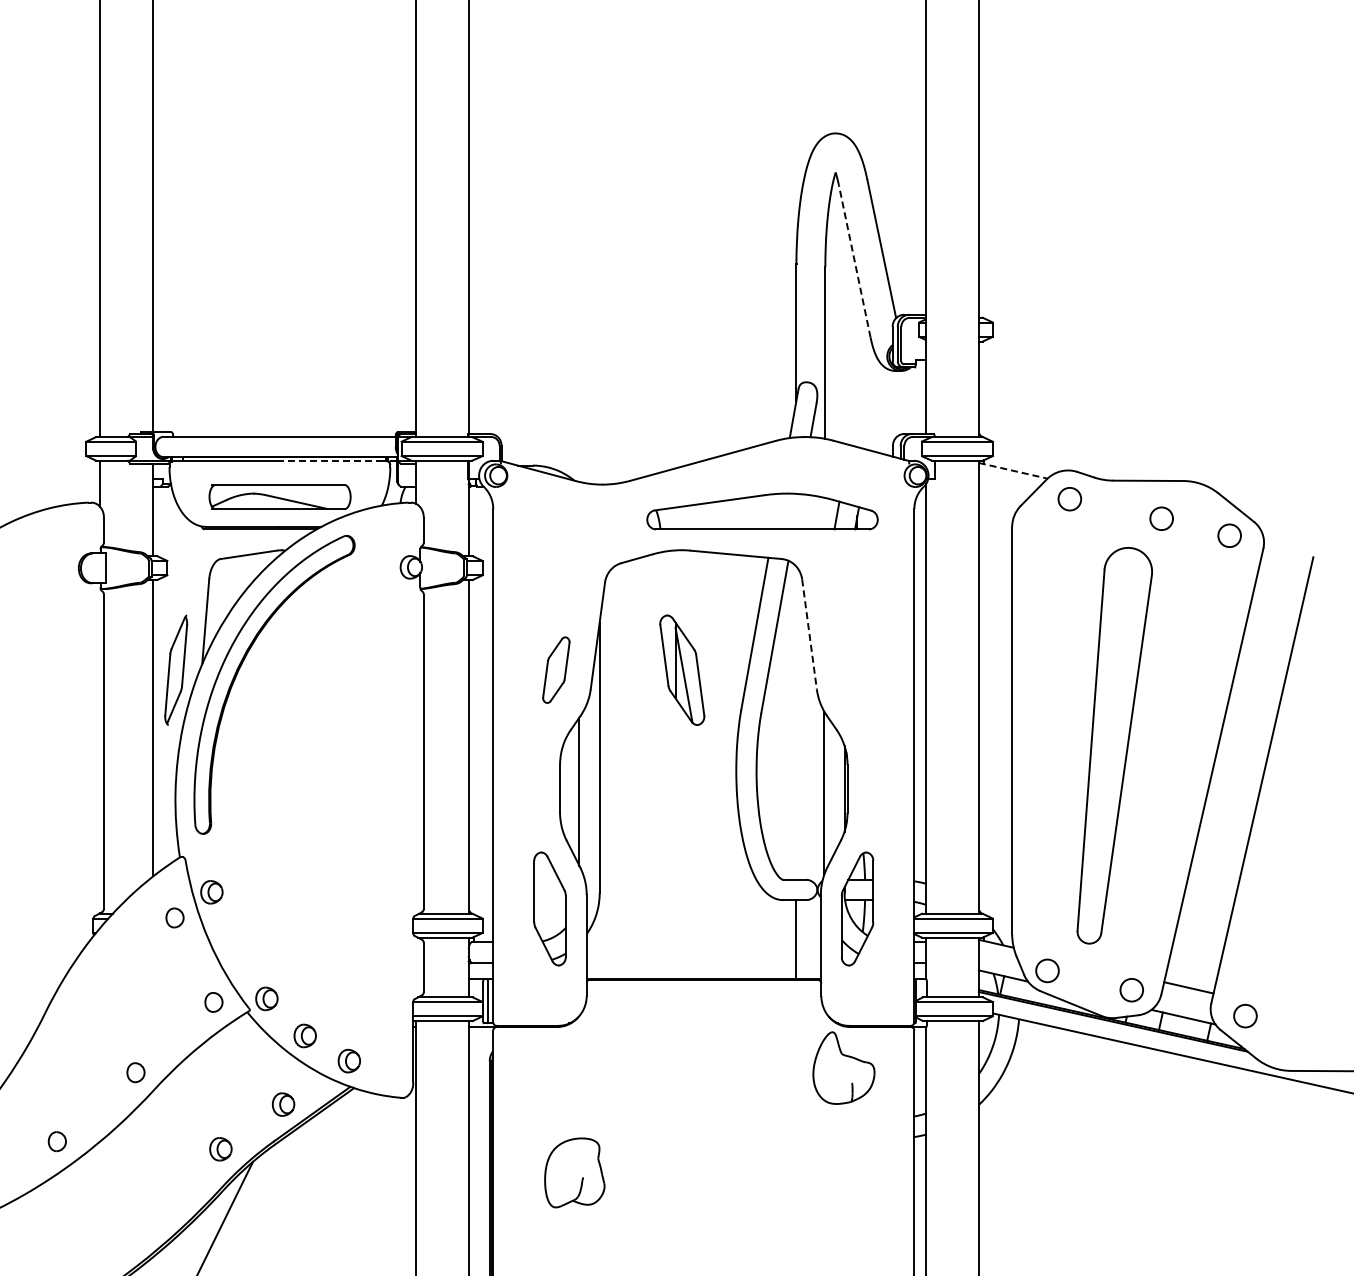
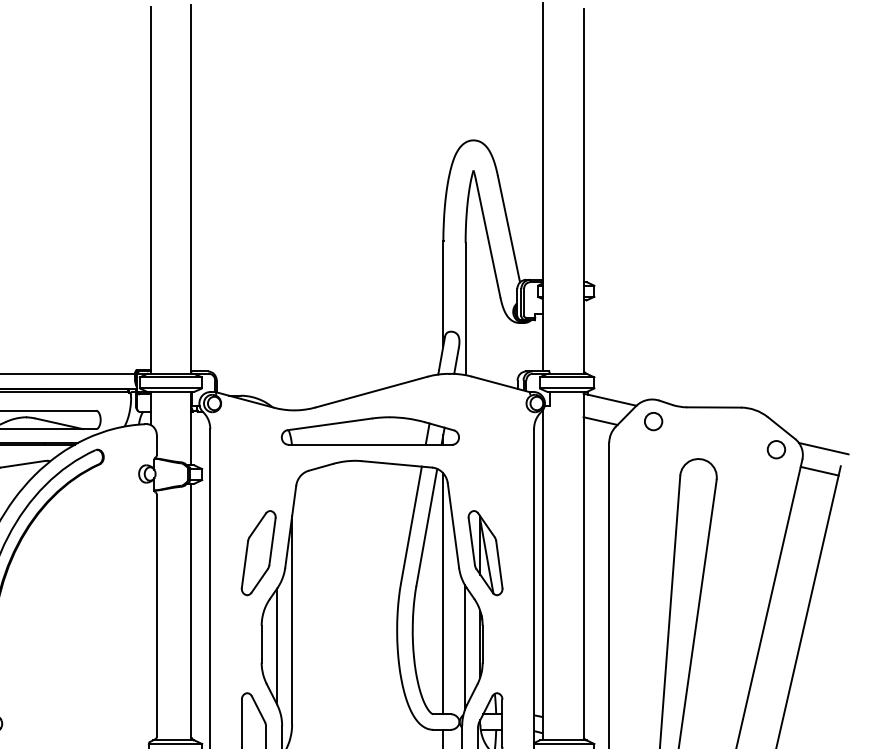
line: (854, 261) -> (488, 238), dashed -> solid
line: (330, 461) -> (85, 392), dashed -> solid
line: (1013, 470) -> (610, 399), dashed -> solid
line: (1000, 498) -> (600, 421), added
part: (762, 511) -> (370, 431), moved
circle: (1161, 518) -> (724, 436), removed
line: (1290, 534) -> (823, 448), added
line: (1285, 563) -> (819, 471), added
line: (809, 634) -> (453, 525), dashed -> solid
part: (556, 669) -> (258, 552), size x1.67
part: (682, 669) -> (485, 552), moved
line: (796, 722) -> (443, 593), added

